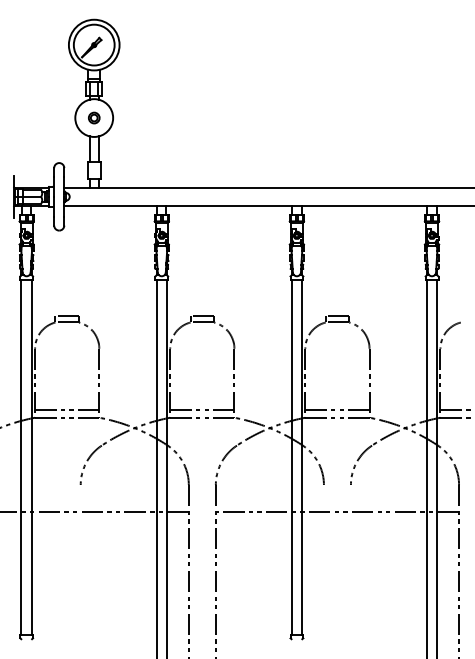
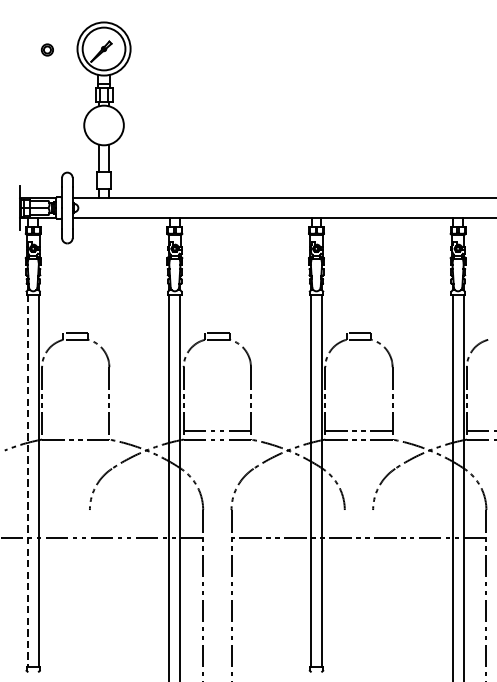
part: (94, 117) -> (47, 49), moved
line: (67, 409) -> (76, 430), removed
line: (21, 457) -> (27, 481), solid -> dashed

